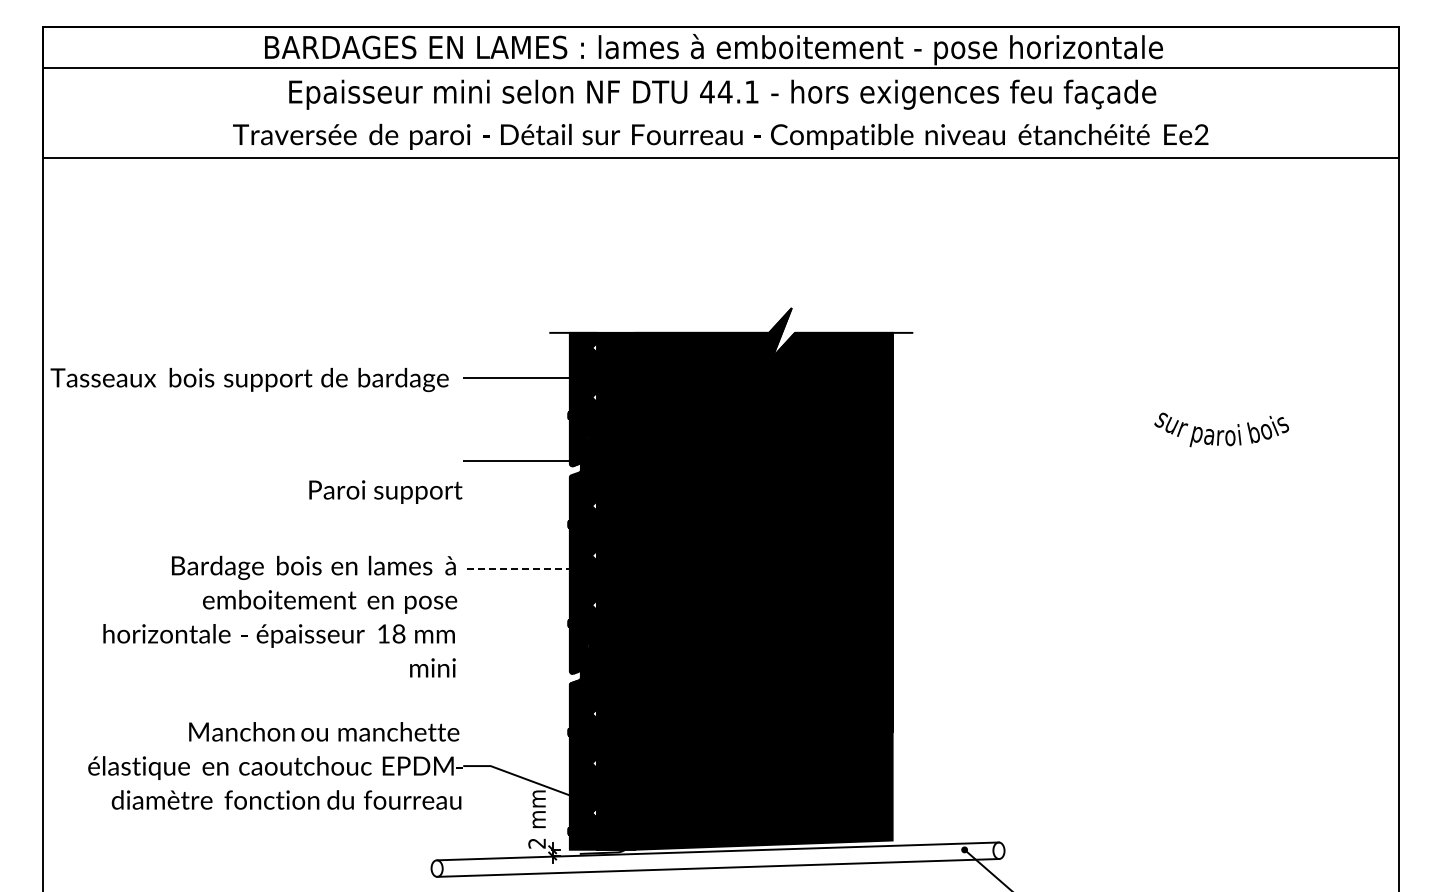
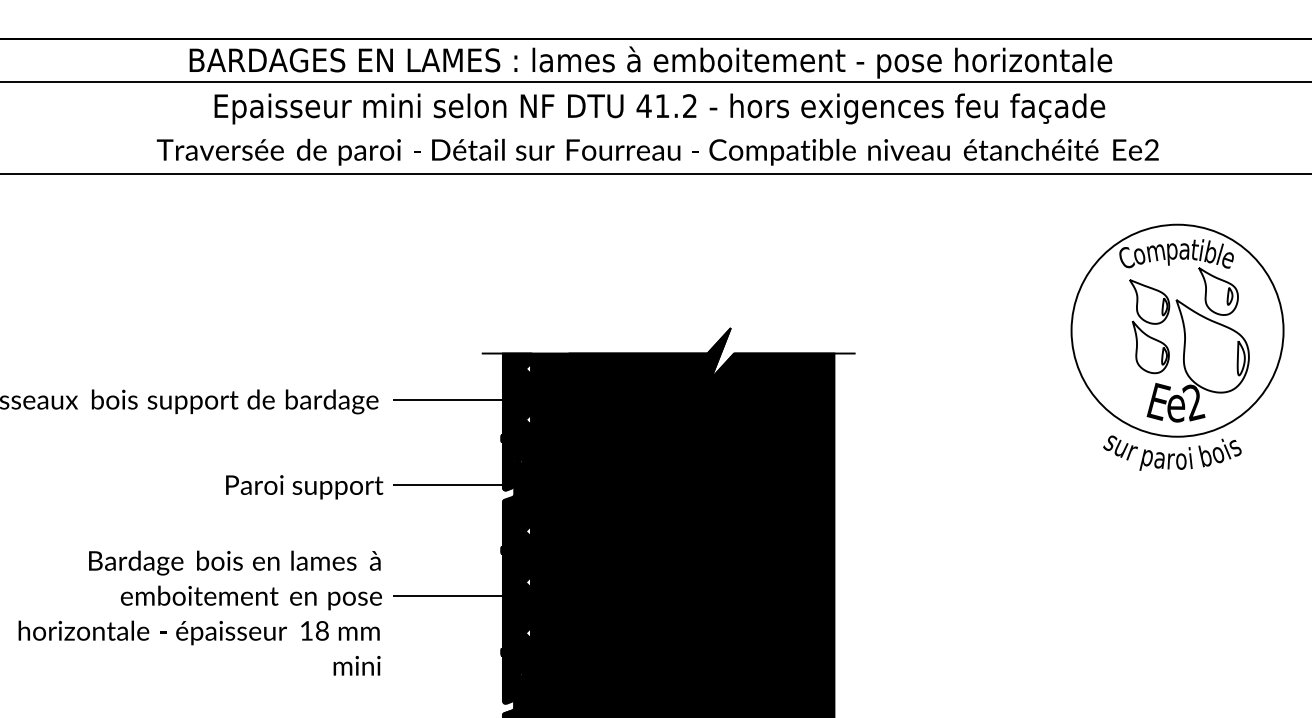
text: (737, 91) -> (675, 105), 44.1 -> 41.2
part: (1226, 310) -> (1177, 330), added
text: (385, 491) -> (304, 486), moved
line: (522, 568) -> (454, 595), dashed -> solid
text: (280, 616) -> (200, 612), moved

